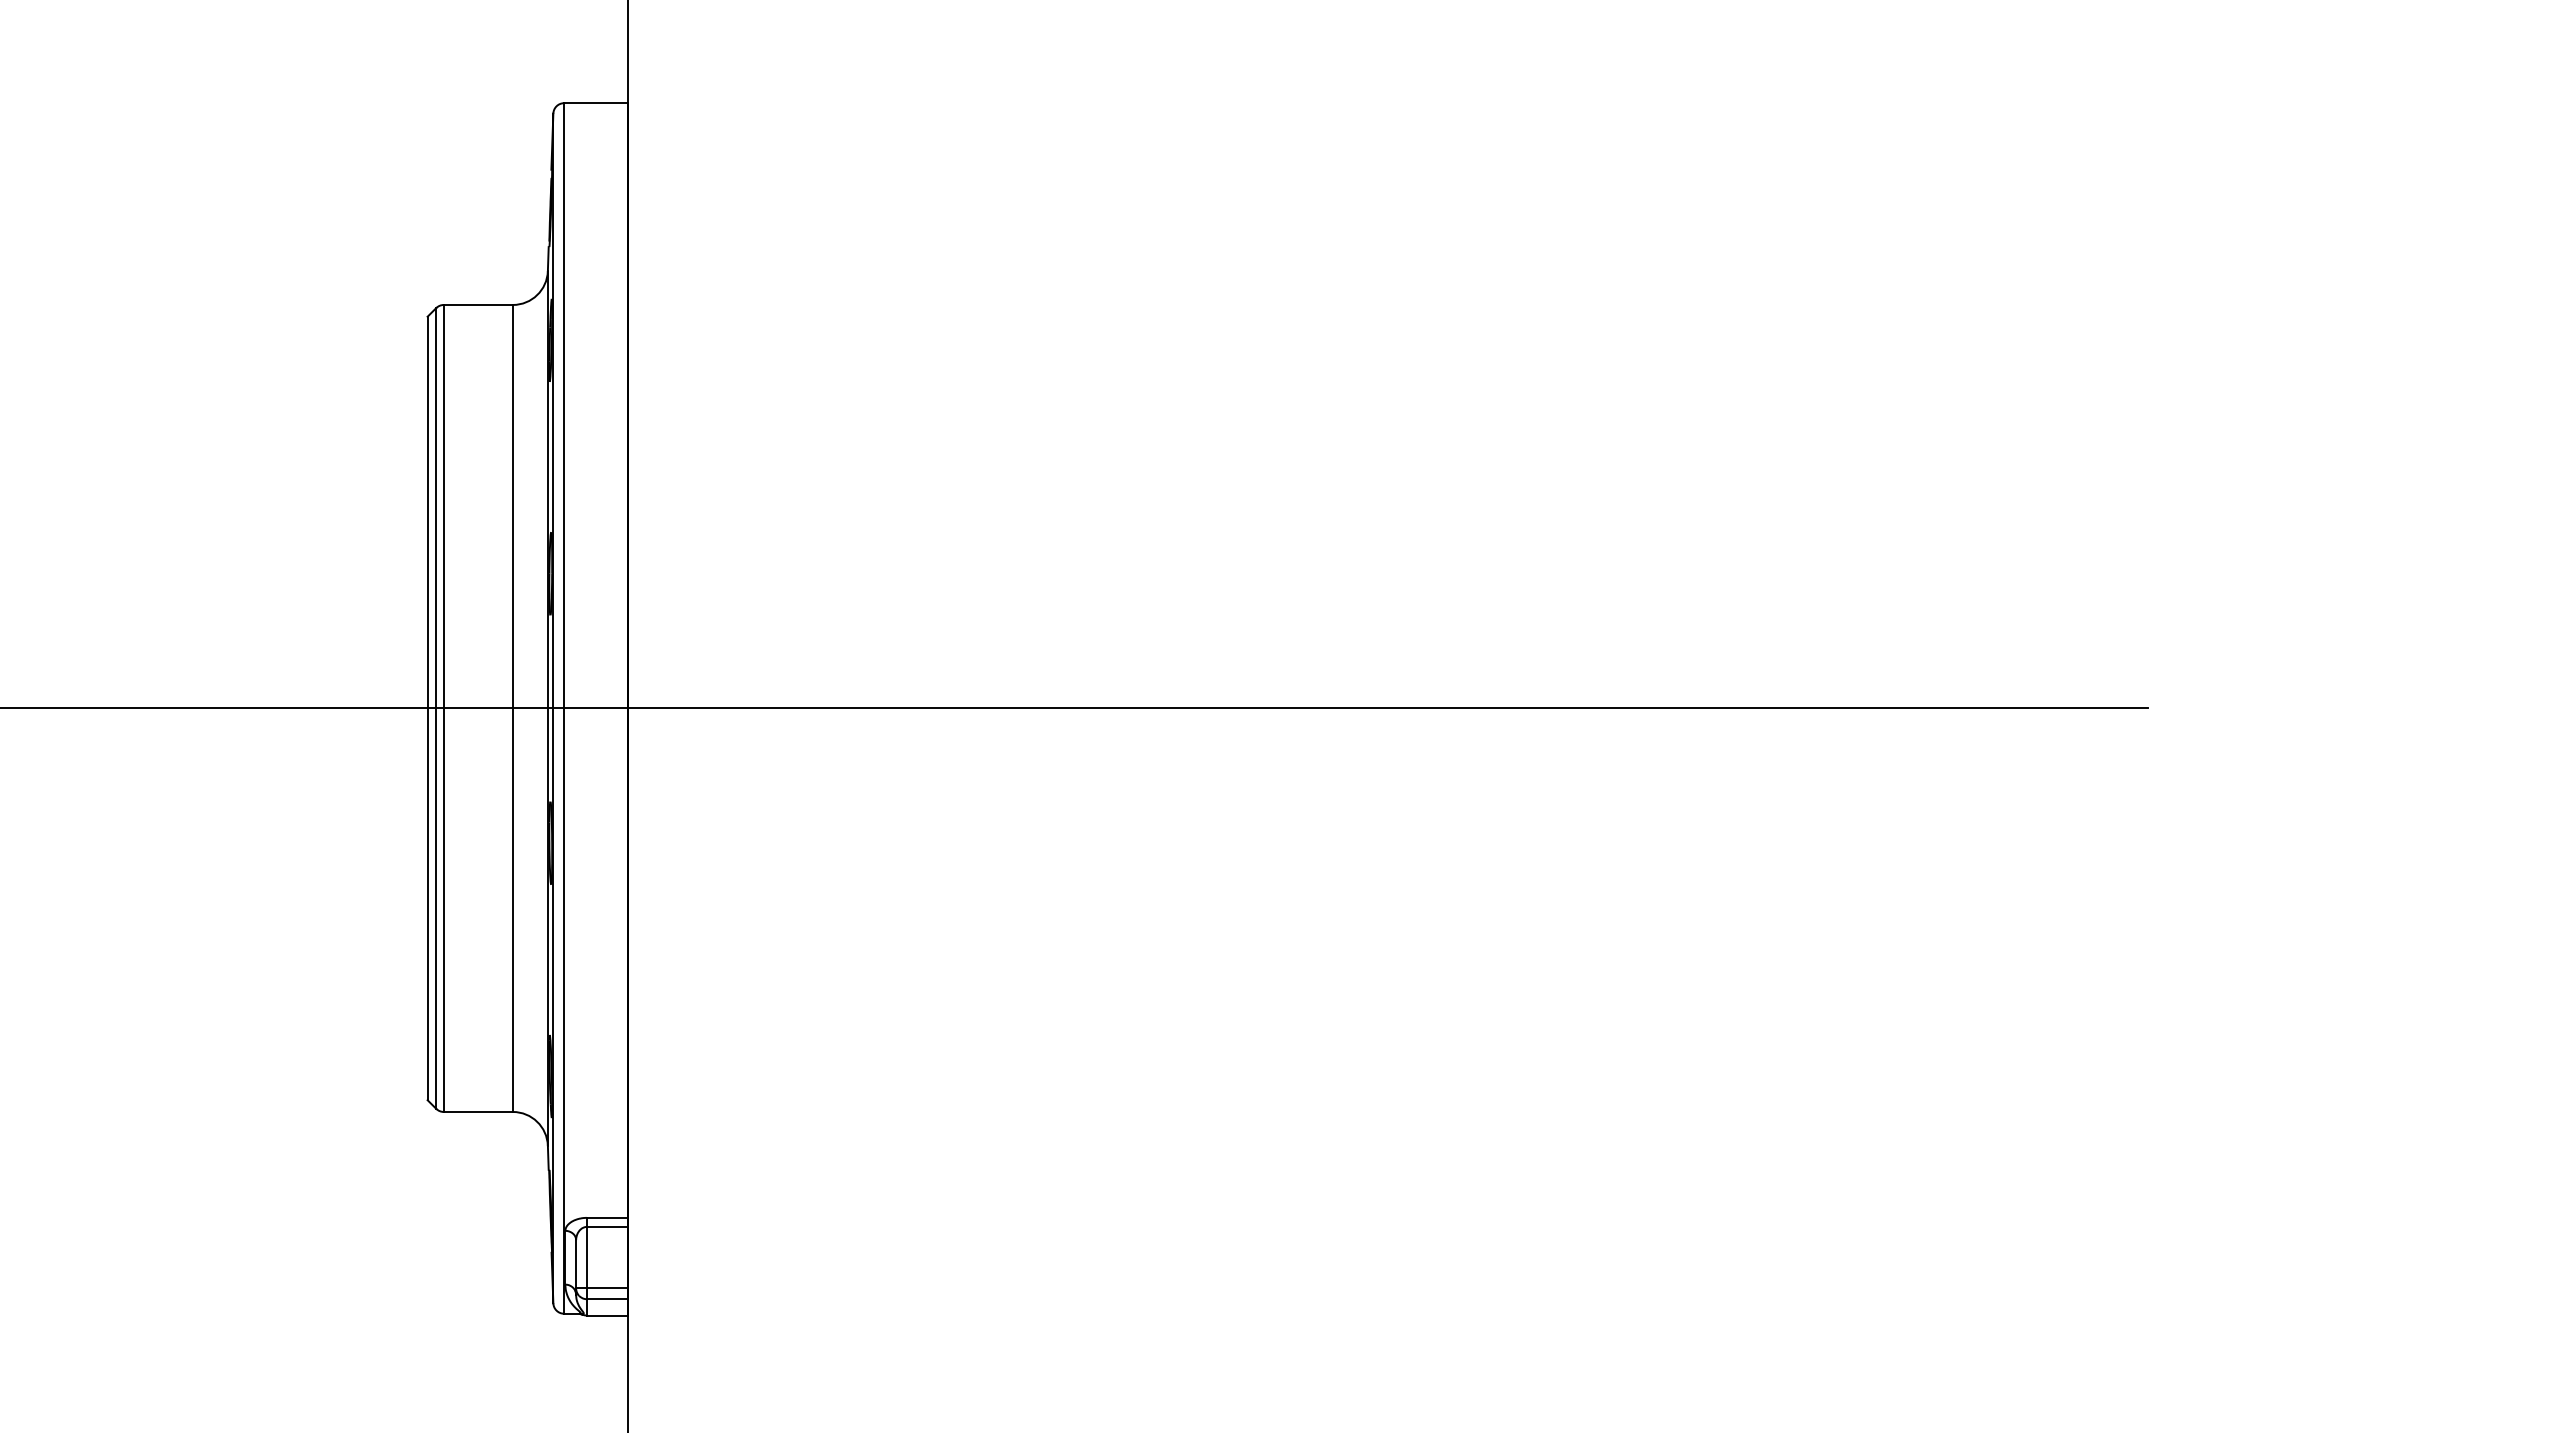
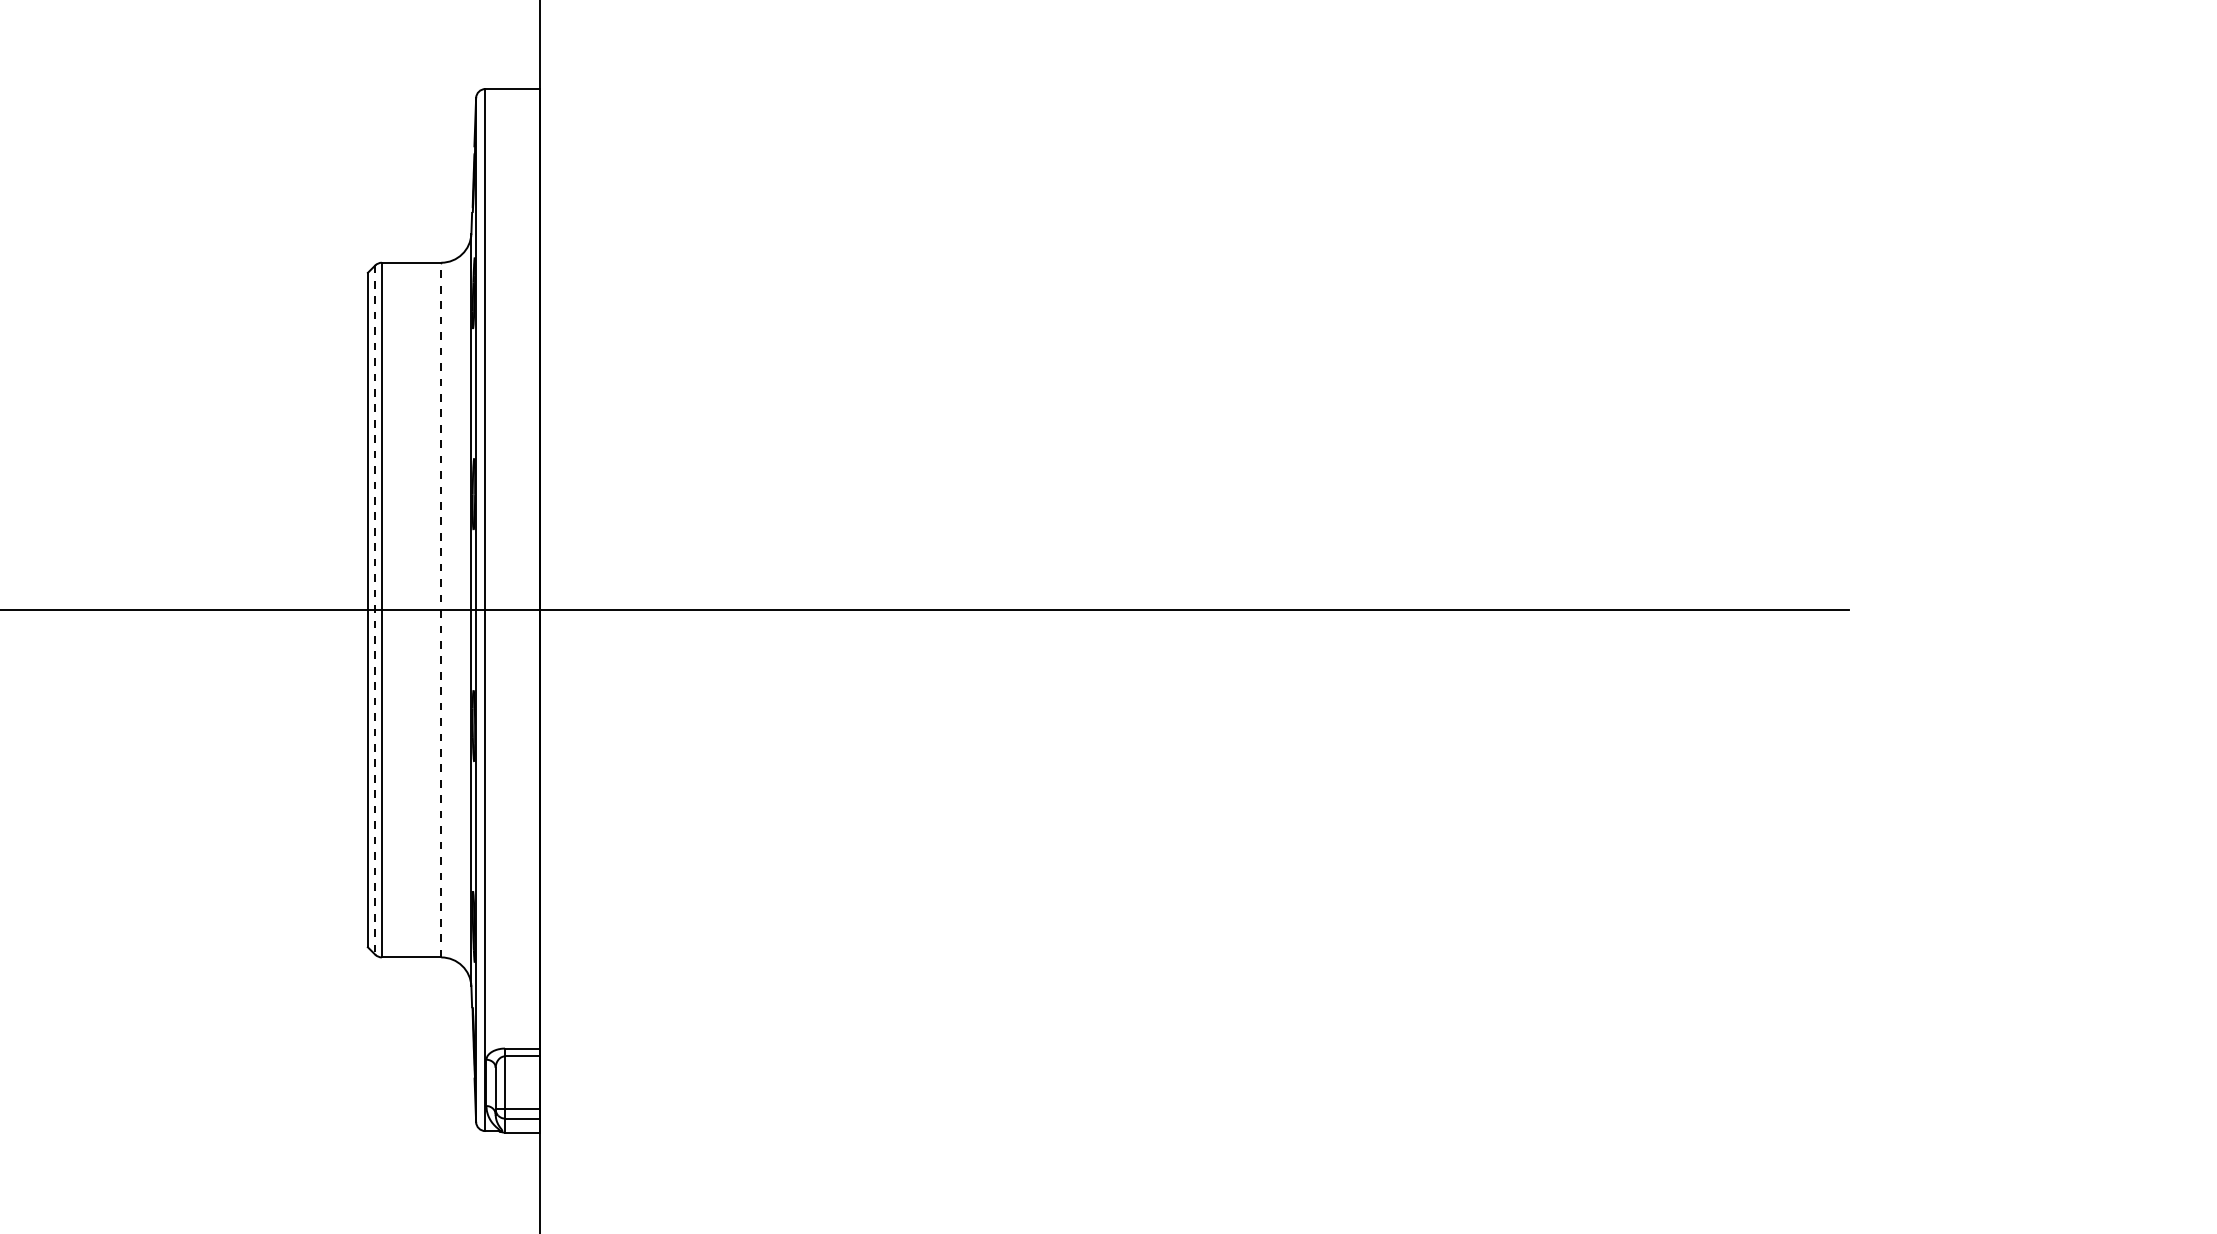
line: (436, 708) -> (375, 610), solid -> dashed
line: (512, 708) -> (440, 610), solid -> dashed

